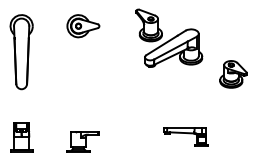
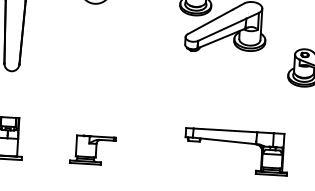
part: (185, 136) -> (235, 150), size x1.67

